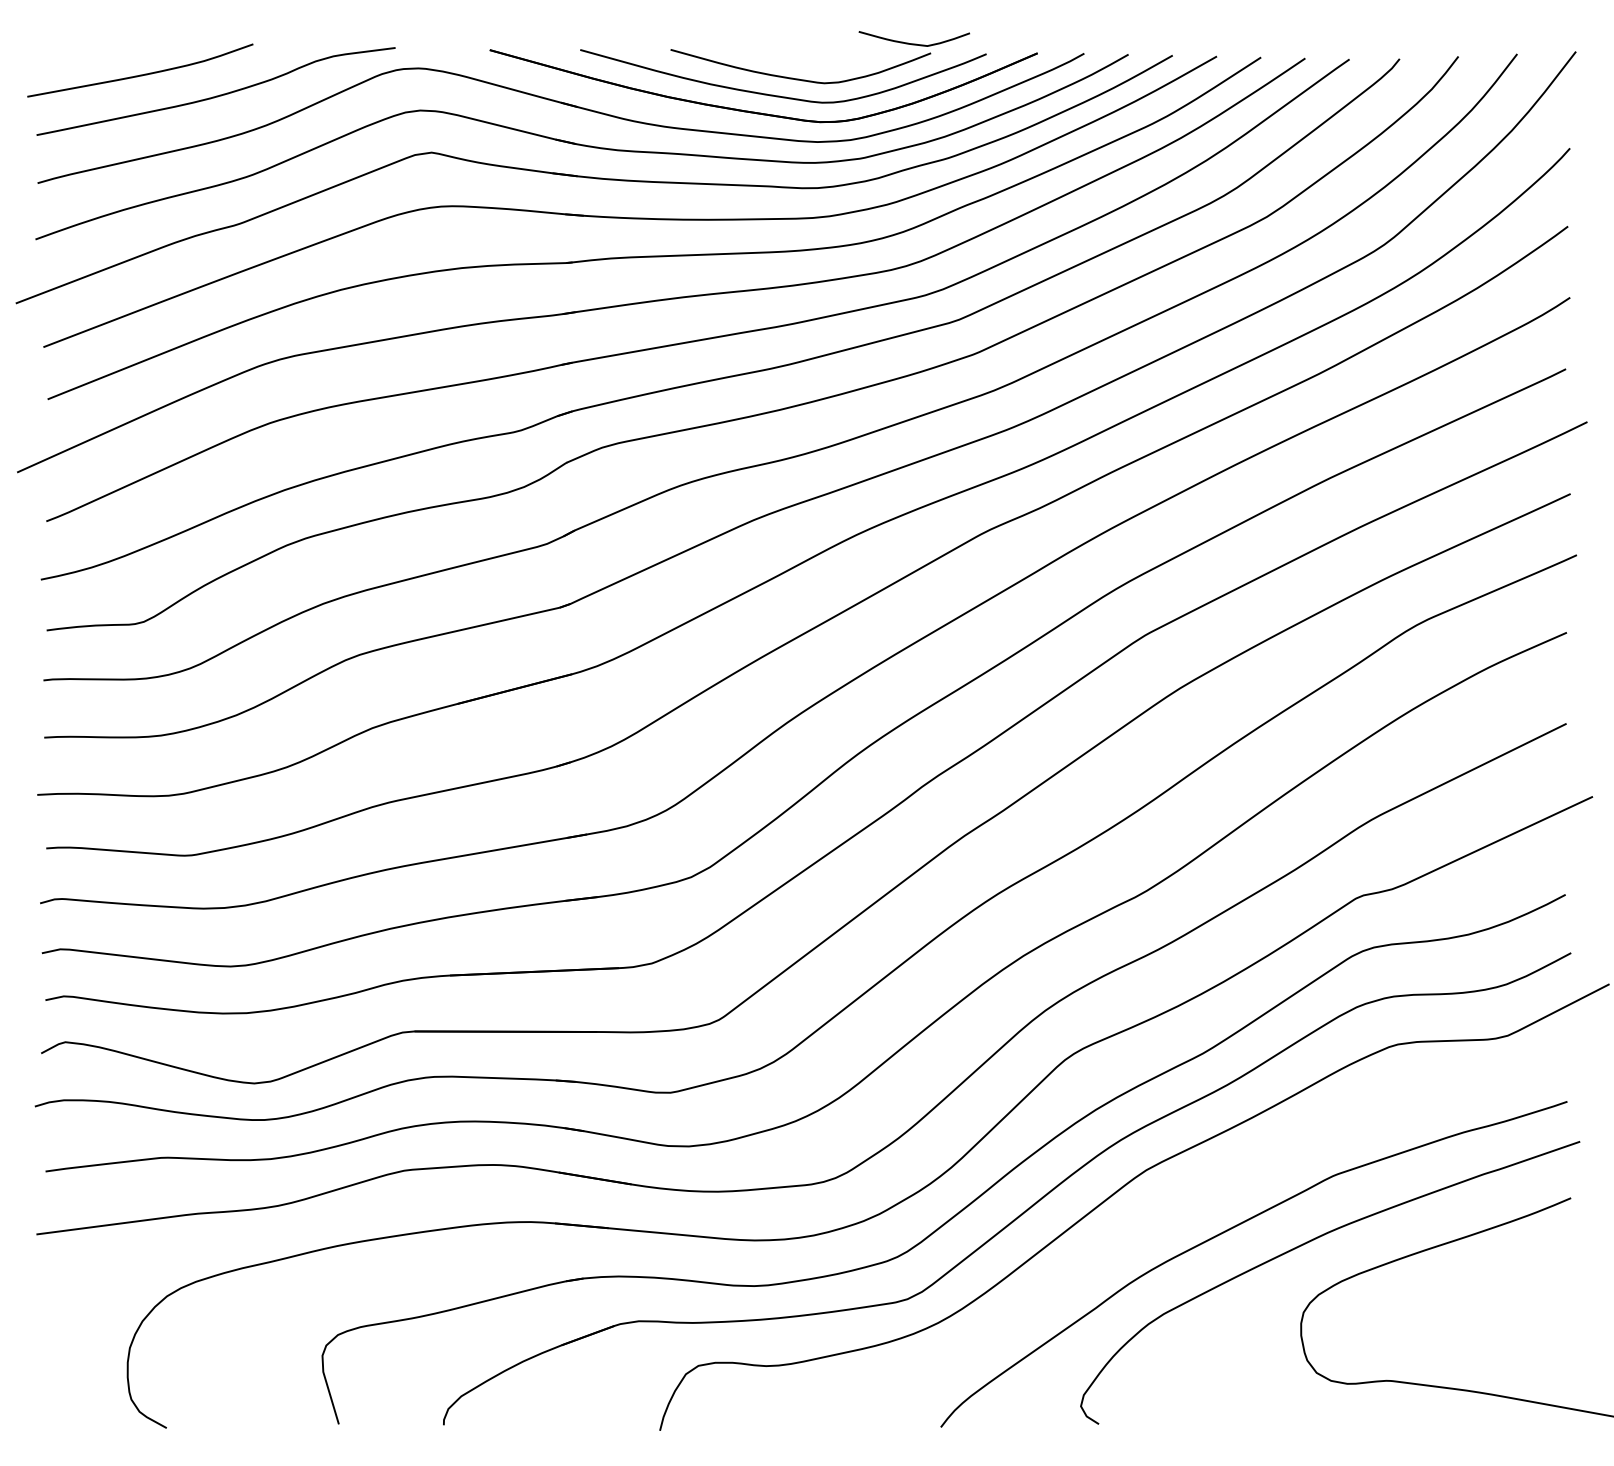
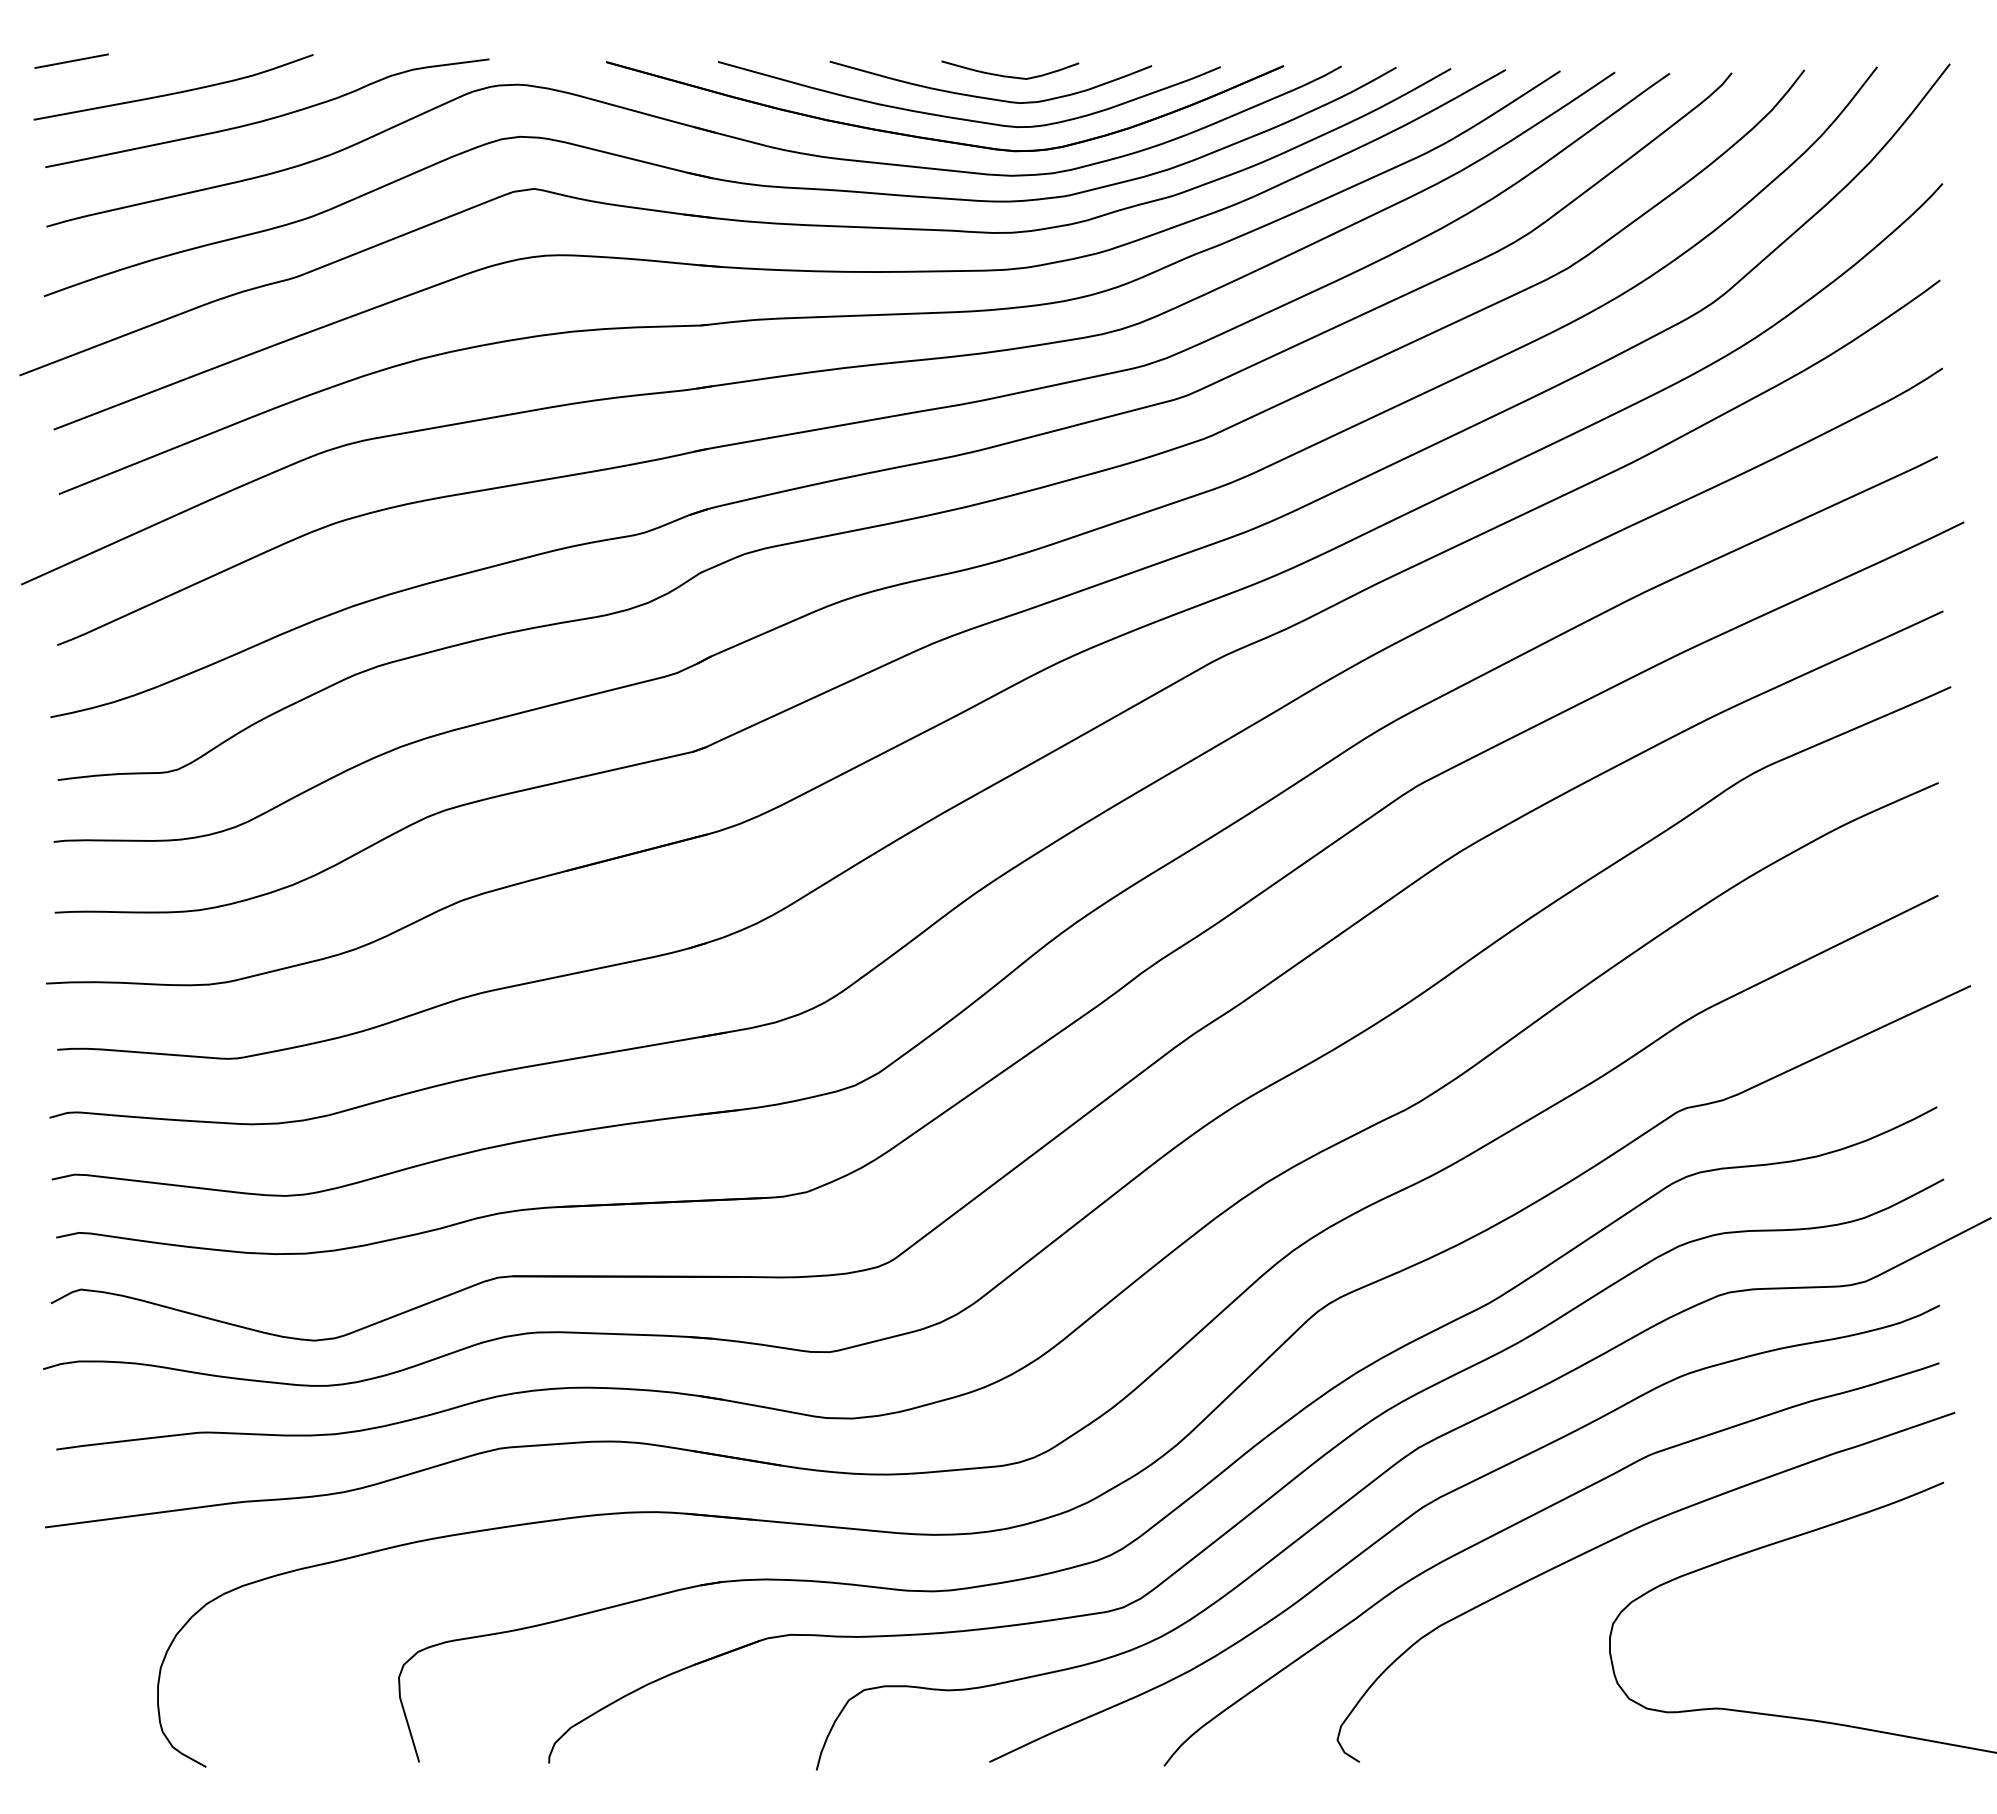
curve: (912, 43) -> (1007, 75), moved
line: (57, 48) -> (71, 60), added
curve: (1169, 1208) -> (1446, 1495), added

